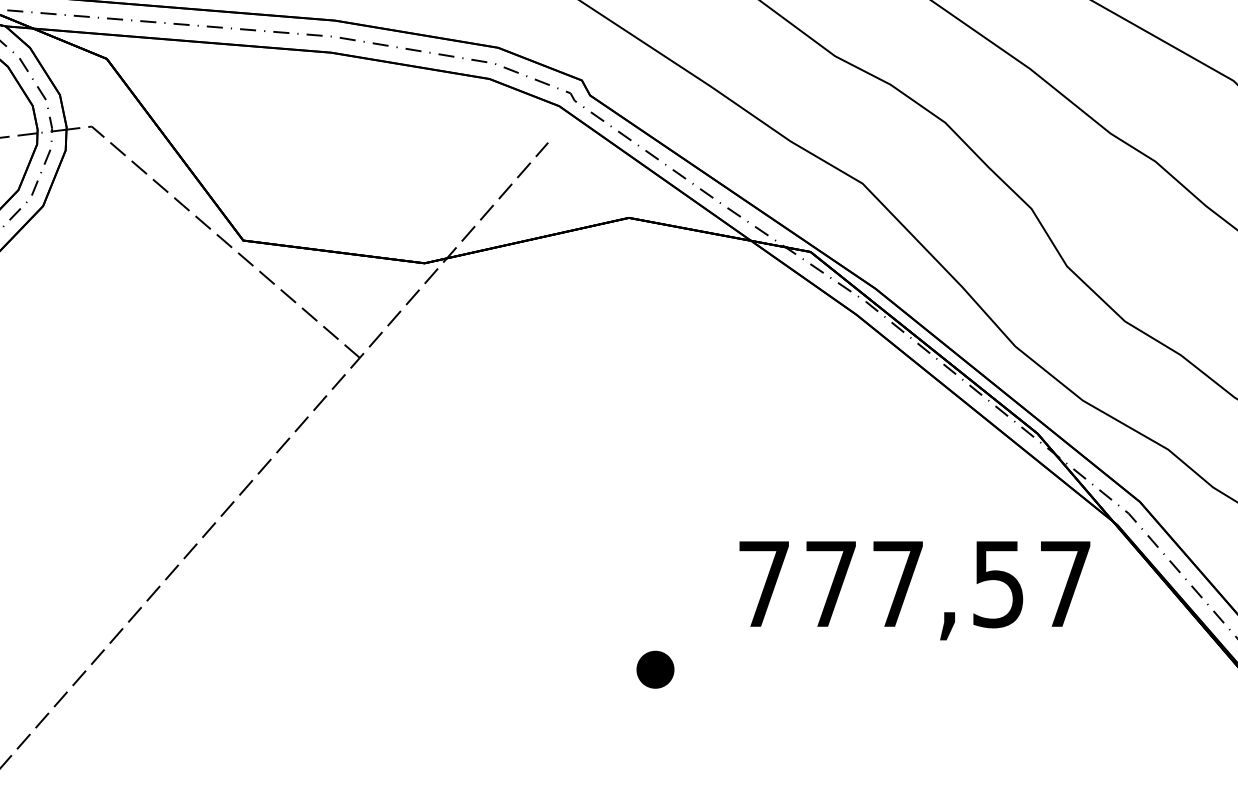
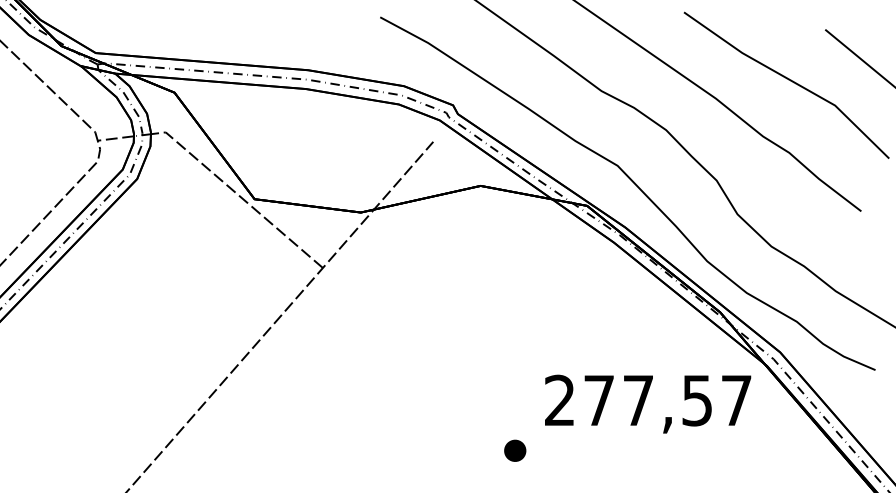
text: (763, 582) -> (559, 399), 777,57 -> 277,57
part: (655, 669) -> (515, 450), moved

